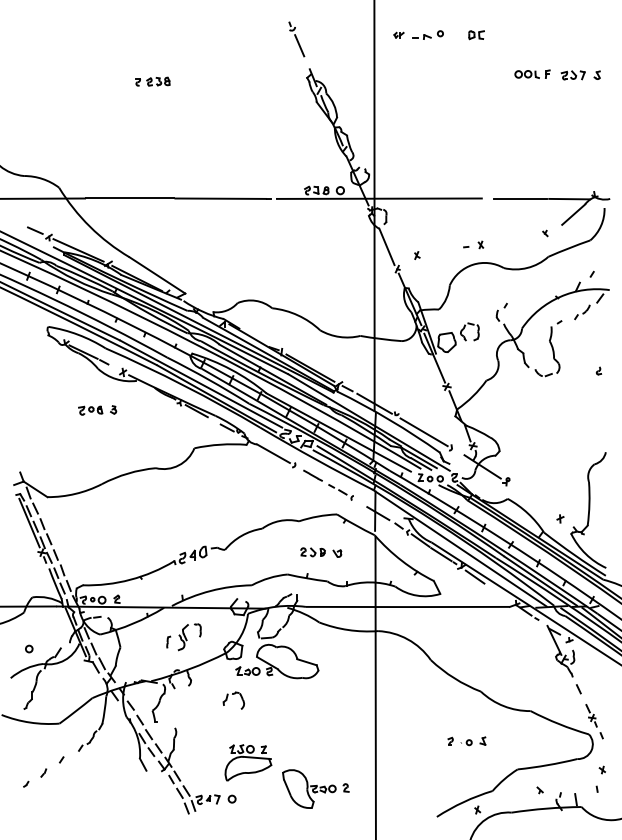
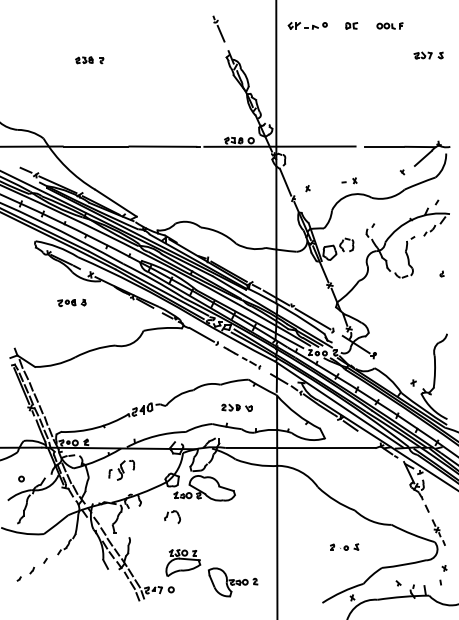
part: (398, 35) -> (294, 26), size x1.67
part: (532, 73) -> (390, 25), moved
part: (158, 81) -> (84, 60), moved
part: (183, 637) -> (121, 470), moved

